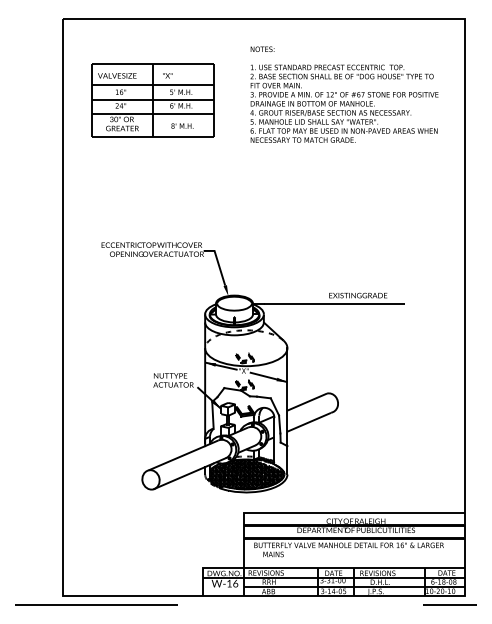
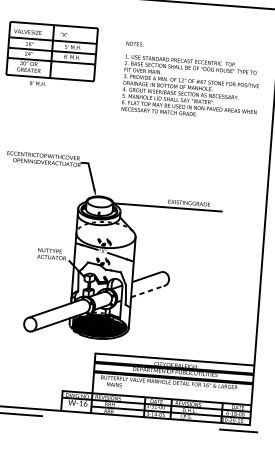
text: (344, 94) -> (191, 81), moved
text: (182, 125) -> (38, 83), moved
line: (309, 422) -> (147, 291), solid -> dashed

